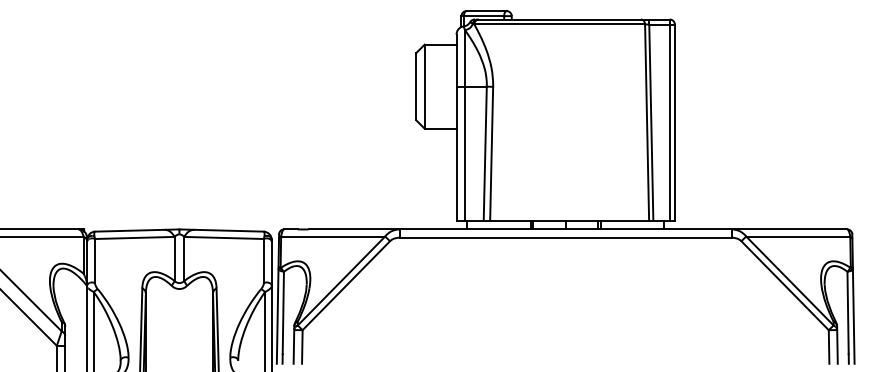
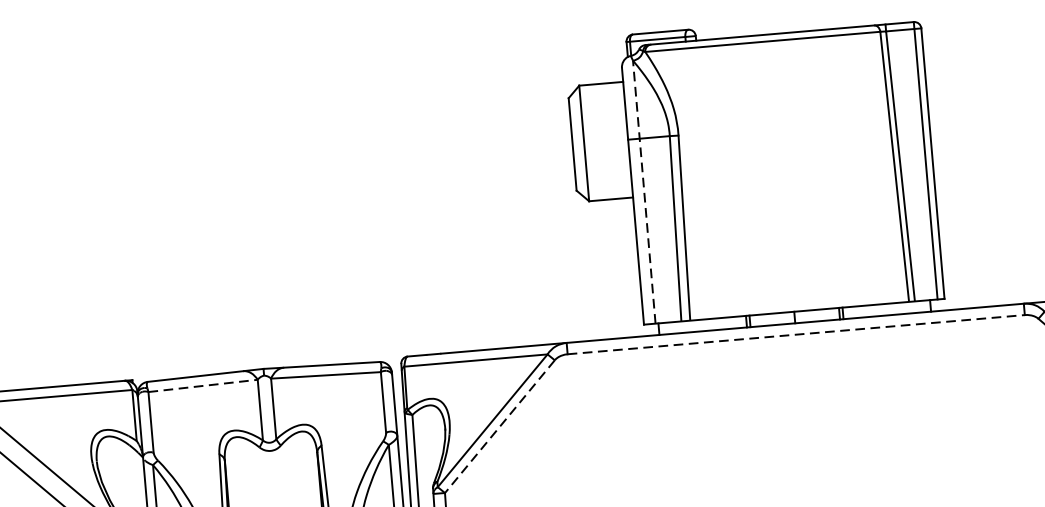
line: (464, 125) -> (643, 192), solid -> dashed
line: (134, 237) -> (202, 385), solid -> dashed
line: (566, 237) -> (797, 334), solid -> dashed
line: (345, 286) -> (498, 427), solid -> dashed

